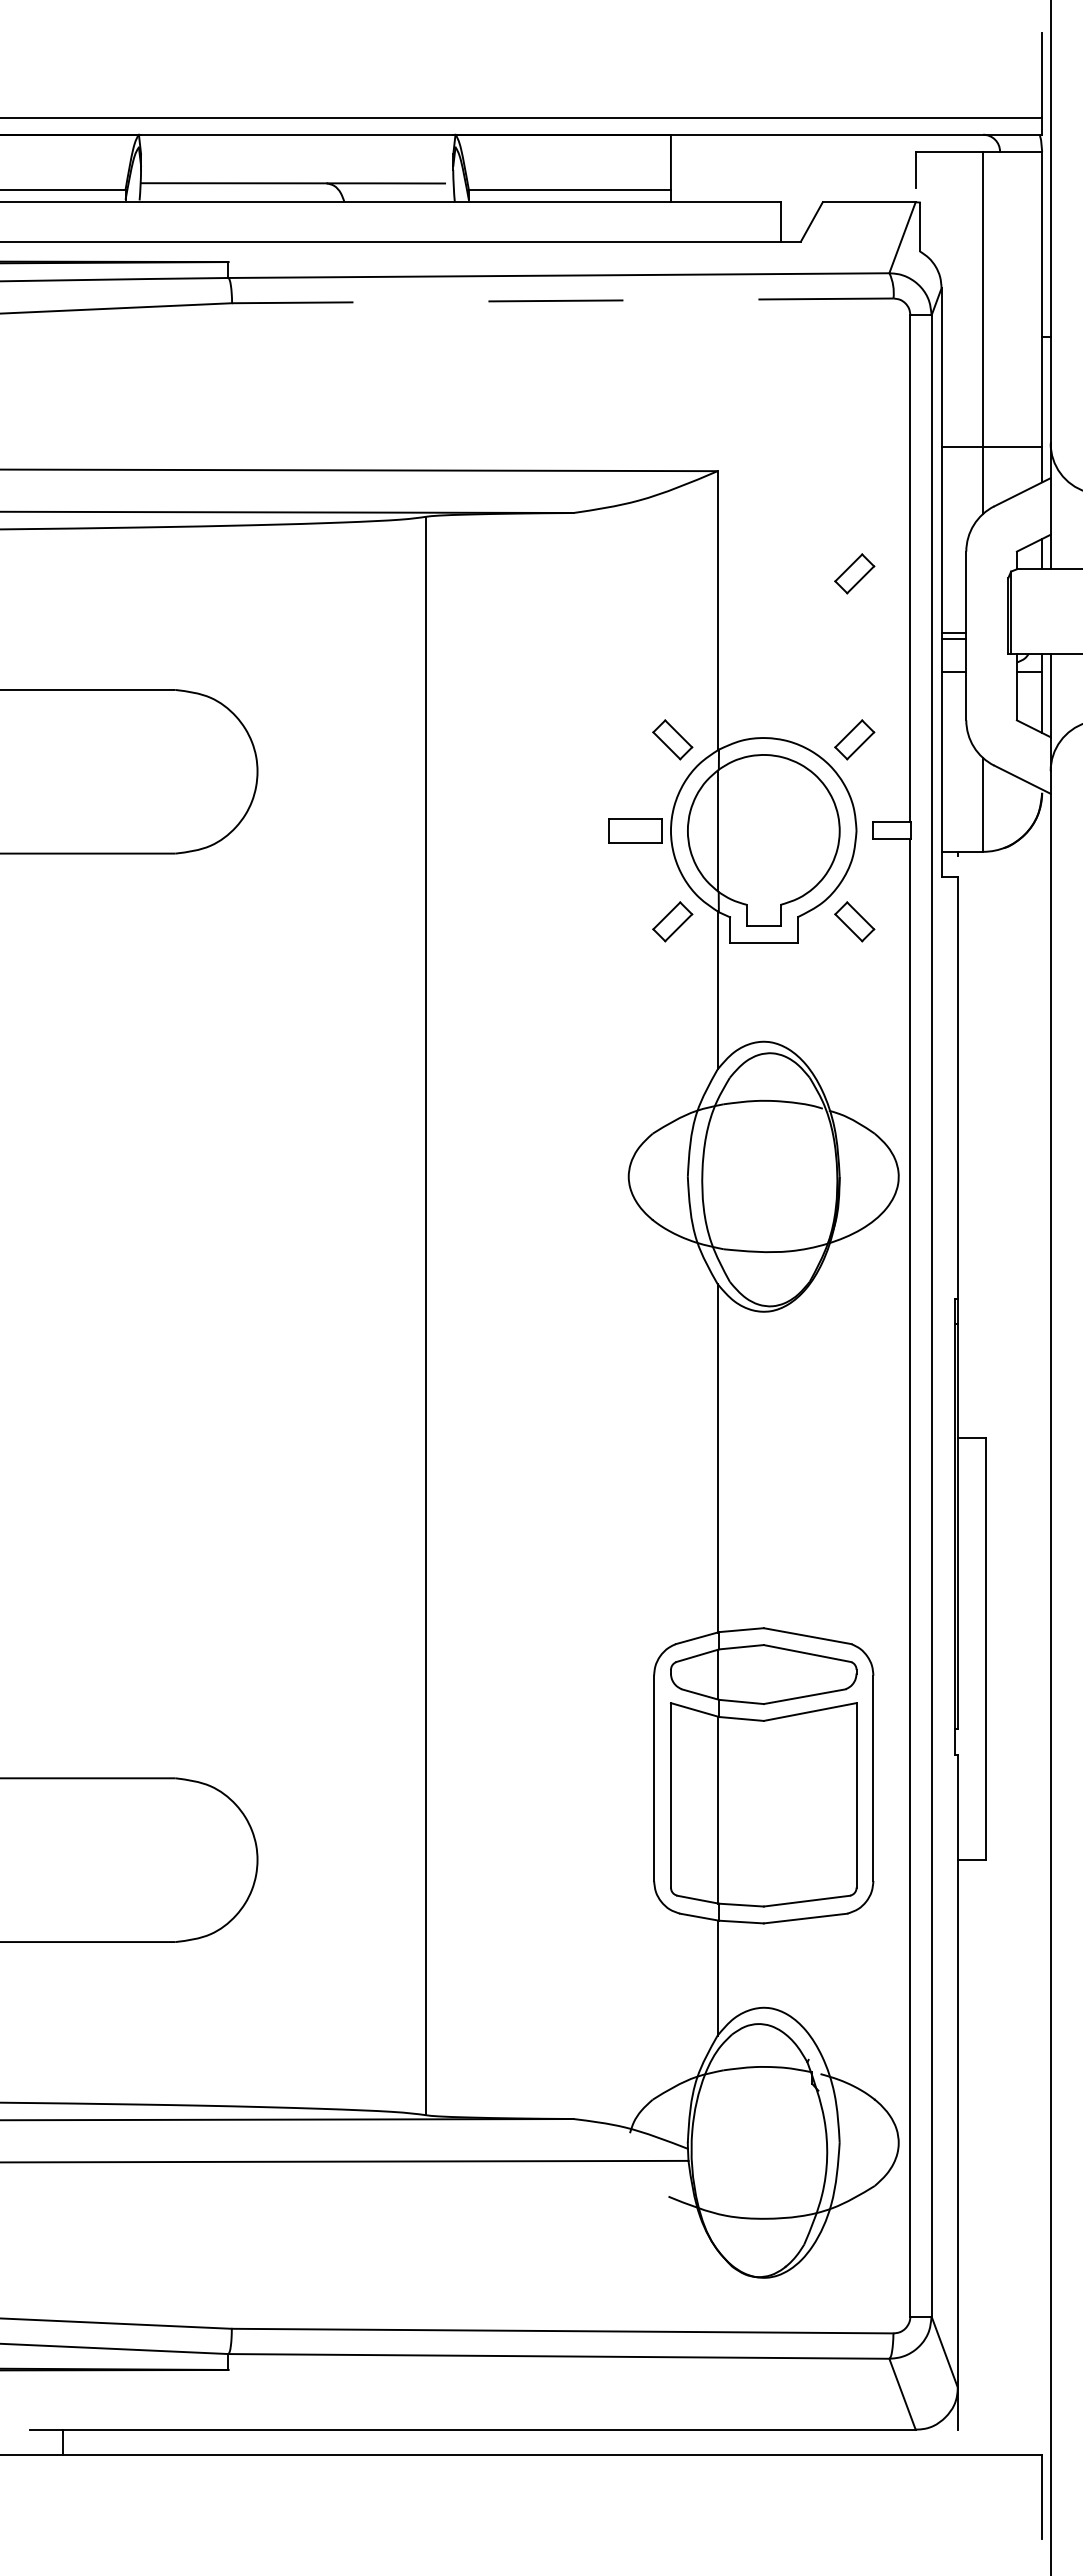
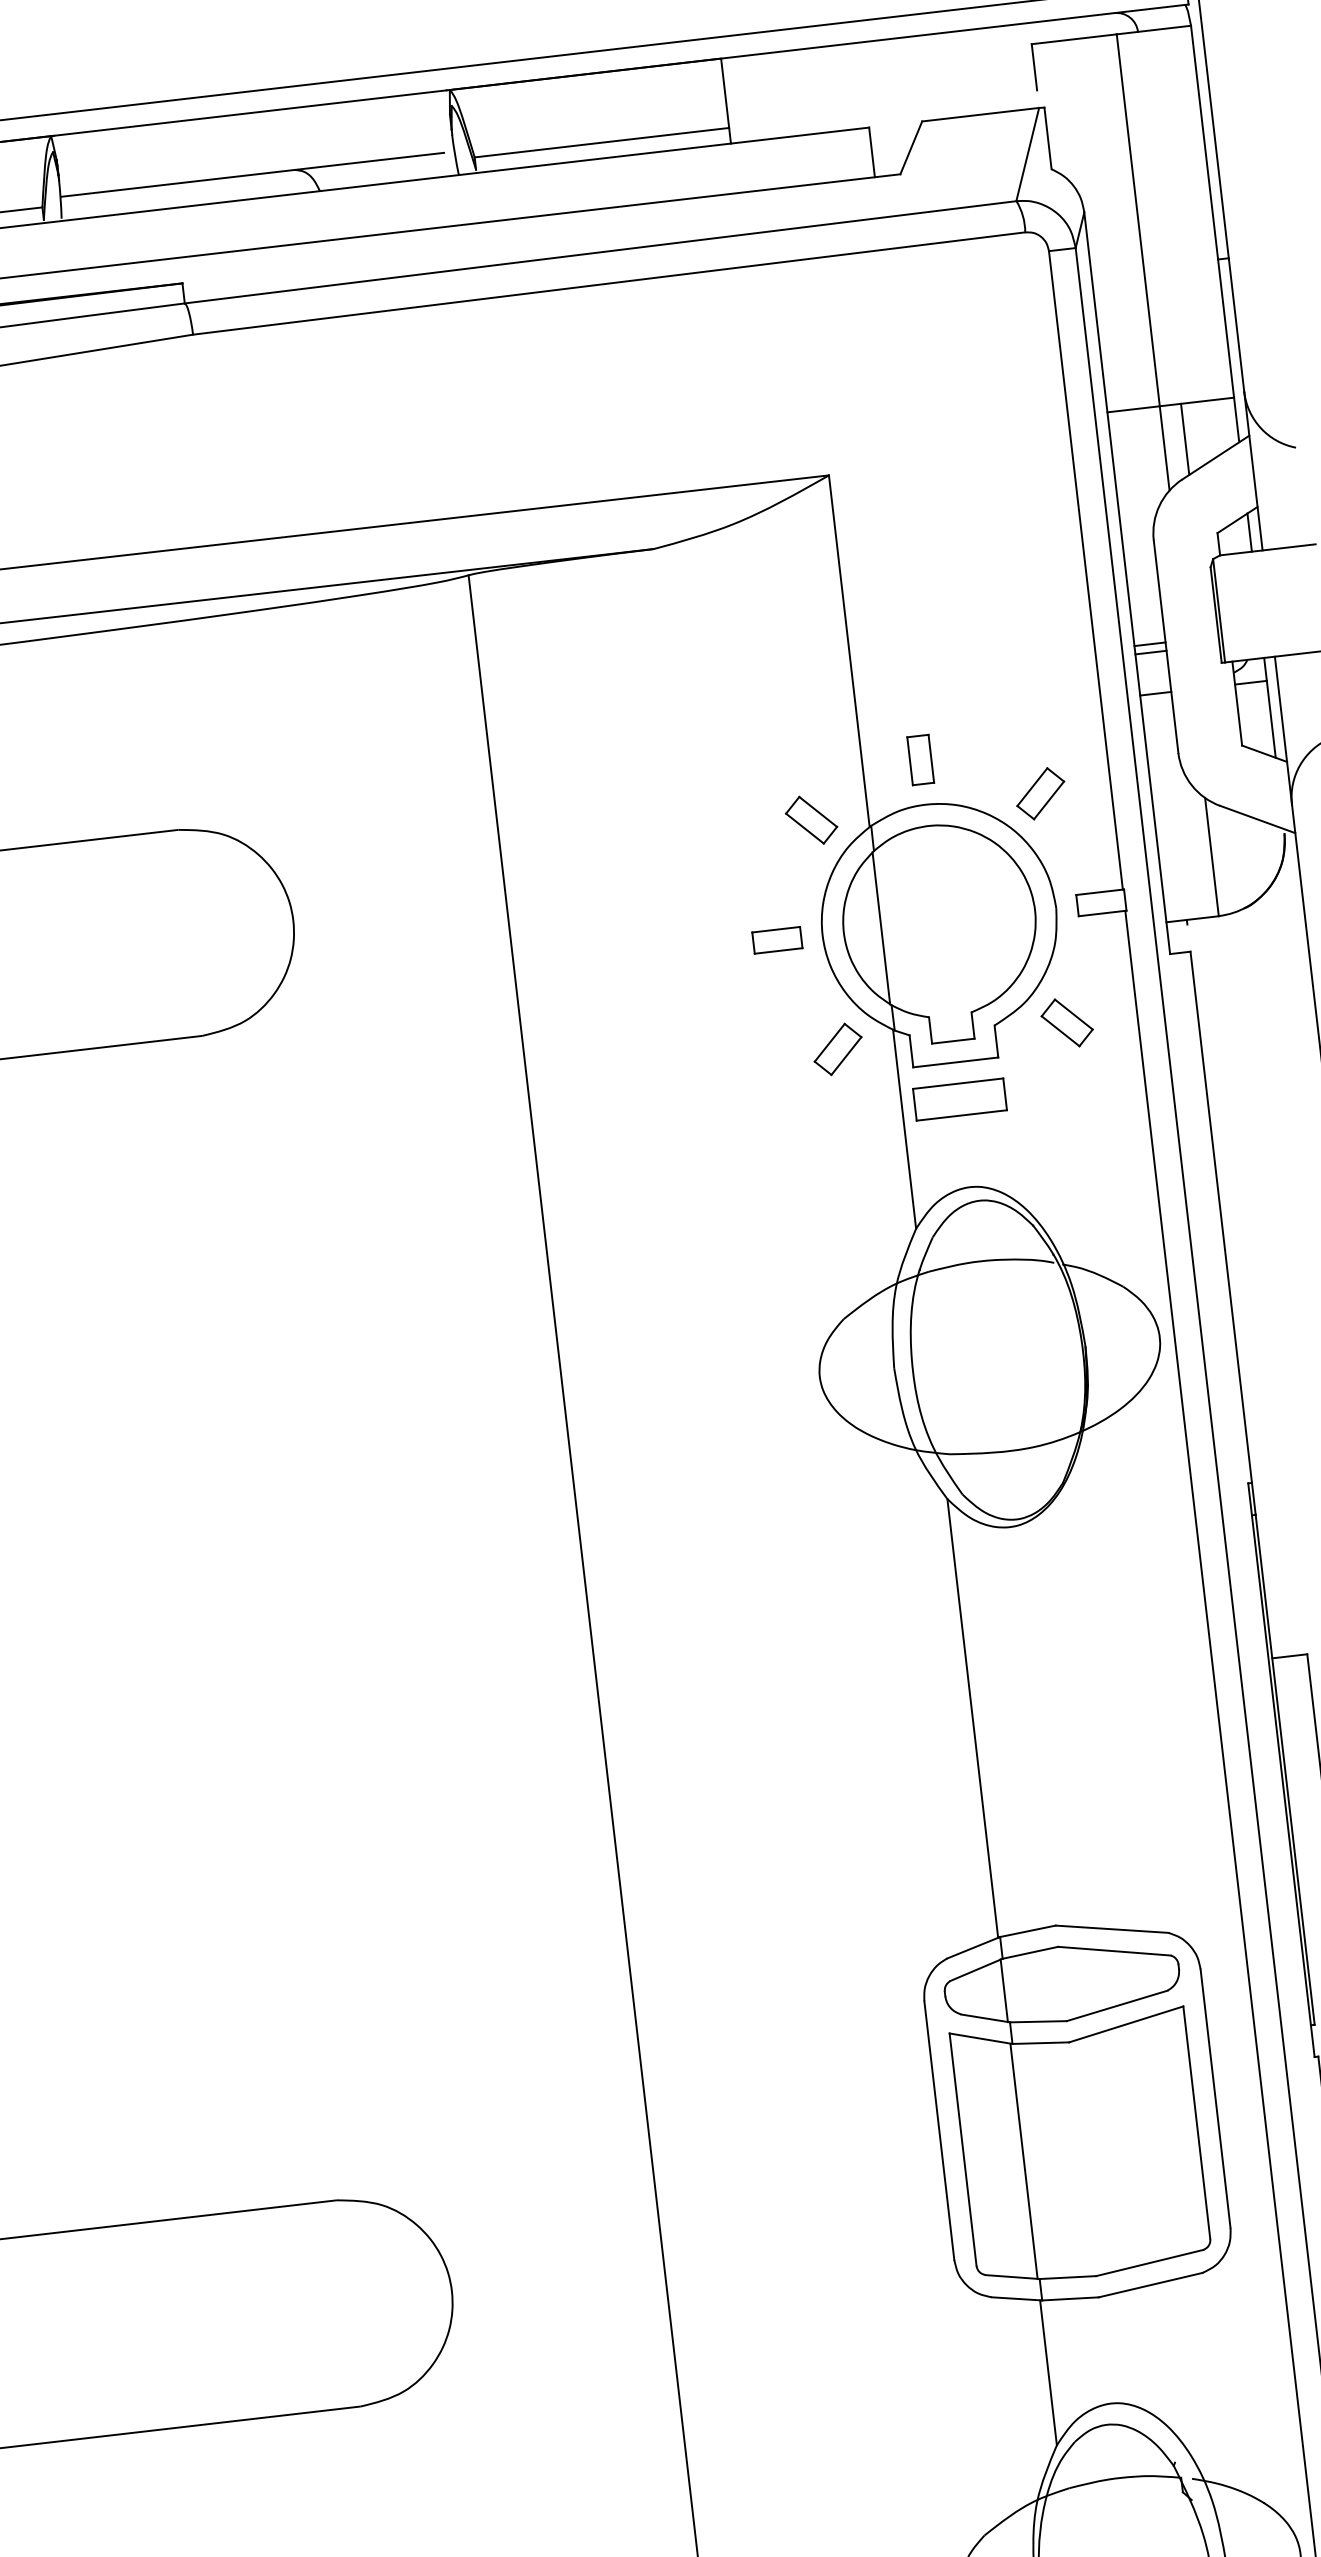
line: (562, 300) -> (608, 283), dashed -> solid
line: (1000, 475) -> (1185, 439), added
part: (854, 573) -> (1016, 584), removed
part: (763, 702) -> (920, 760), added
part: (634, 830) -> (776, 939), size x0.71
part: (763, 972) -> (959, 1100), added

